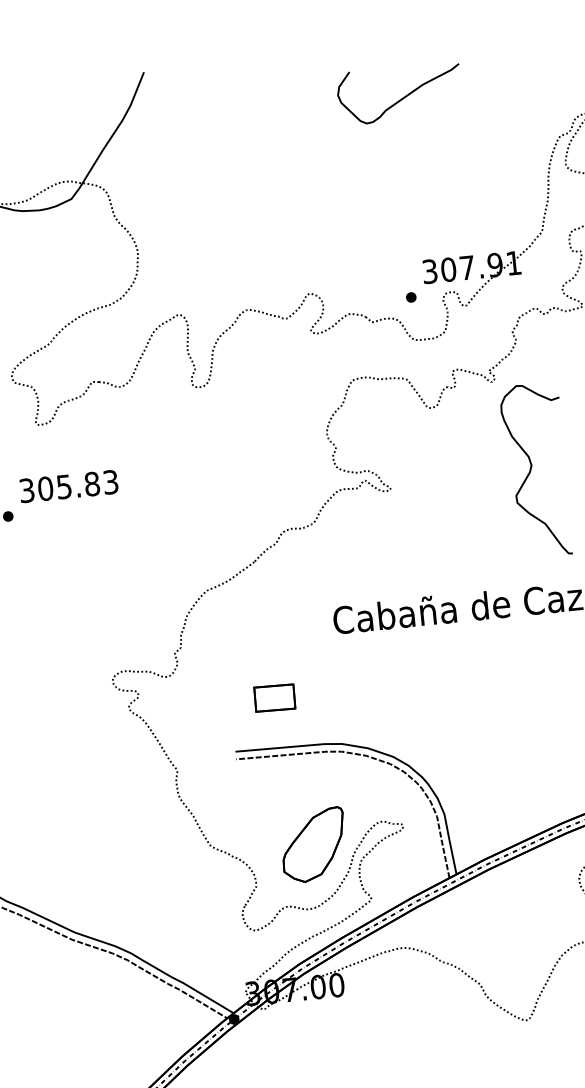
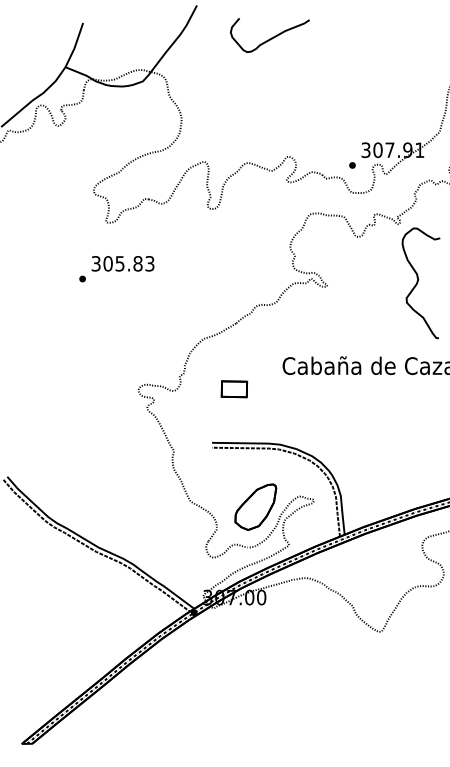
curve: (402, 96) -> (271, 37), moved
part: (274, 698) -> (234, 389), moved

